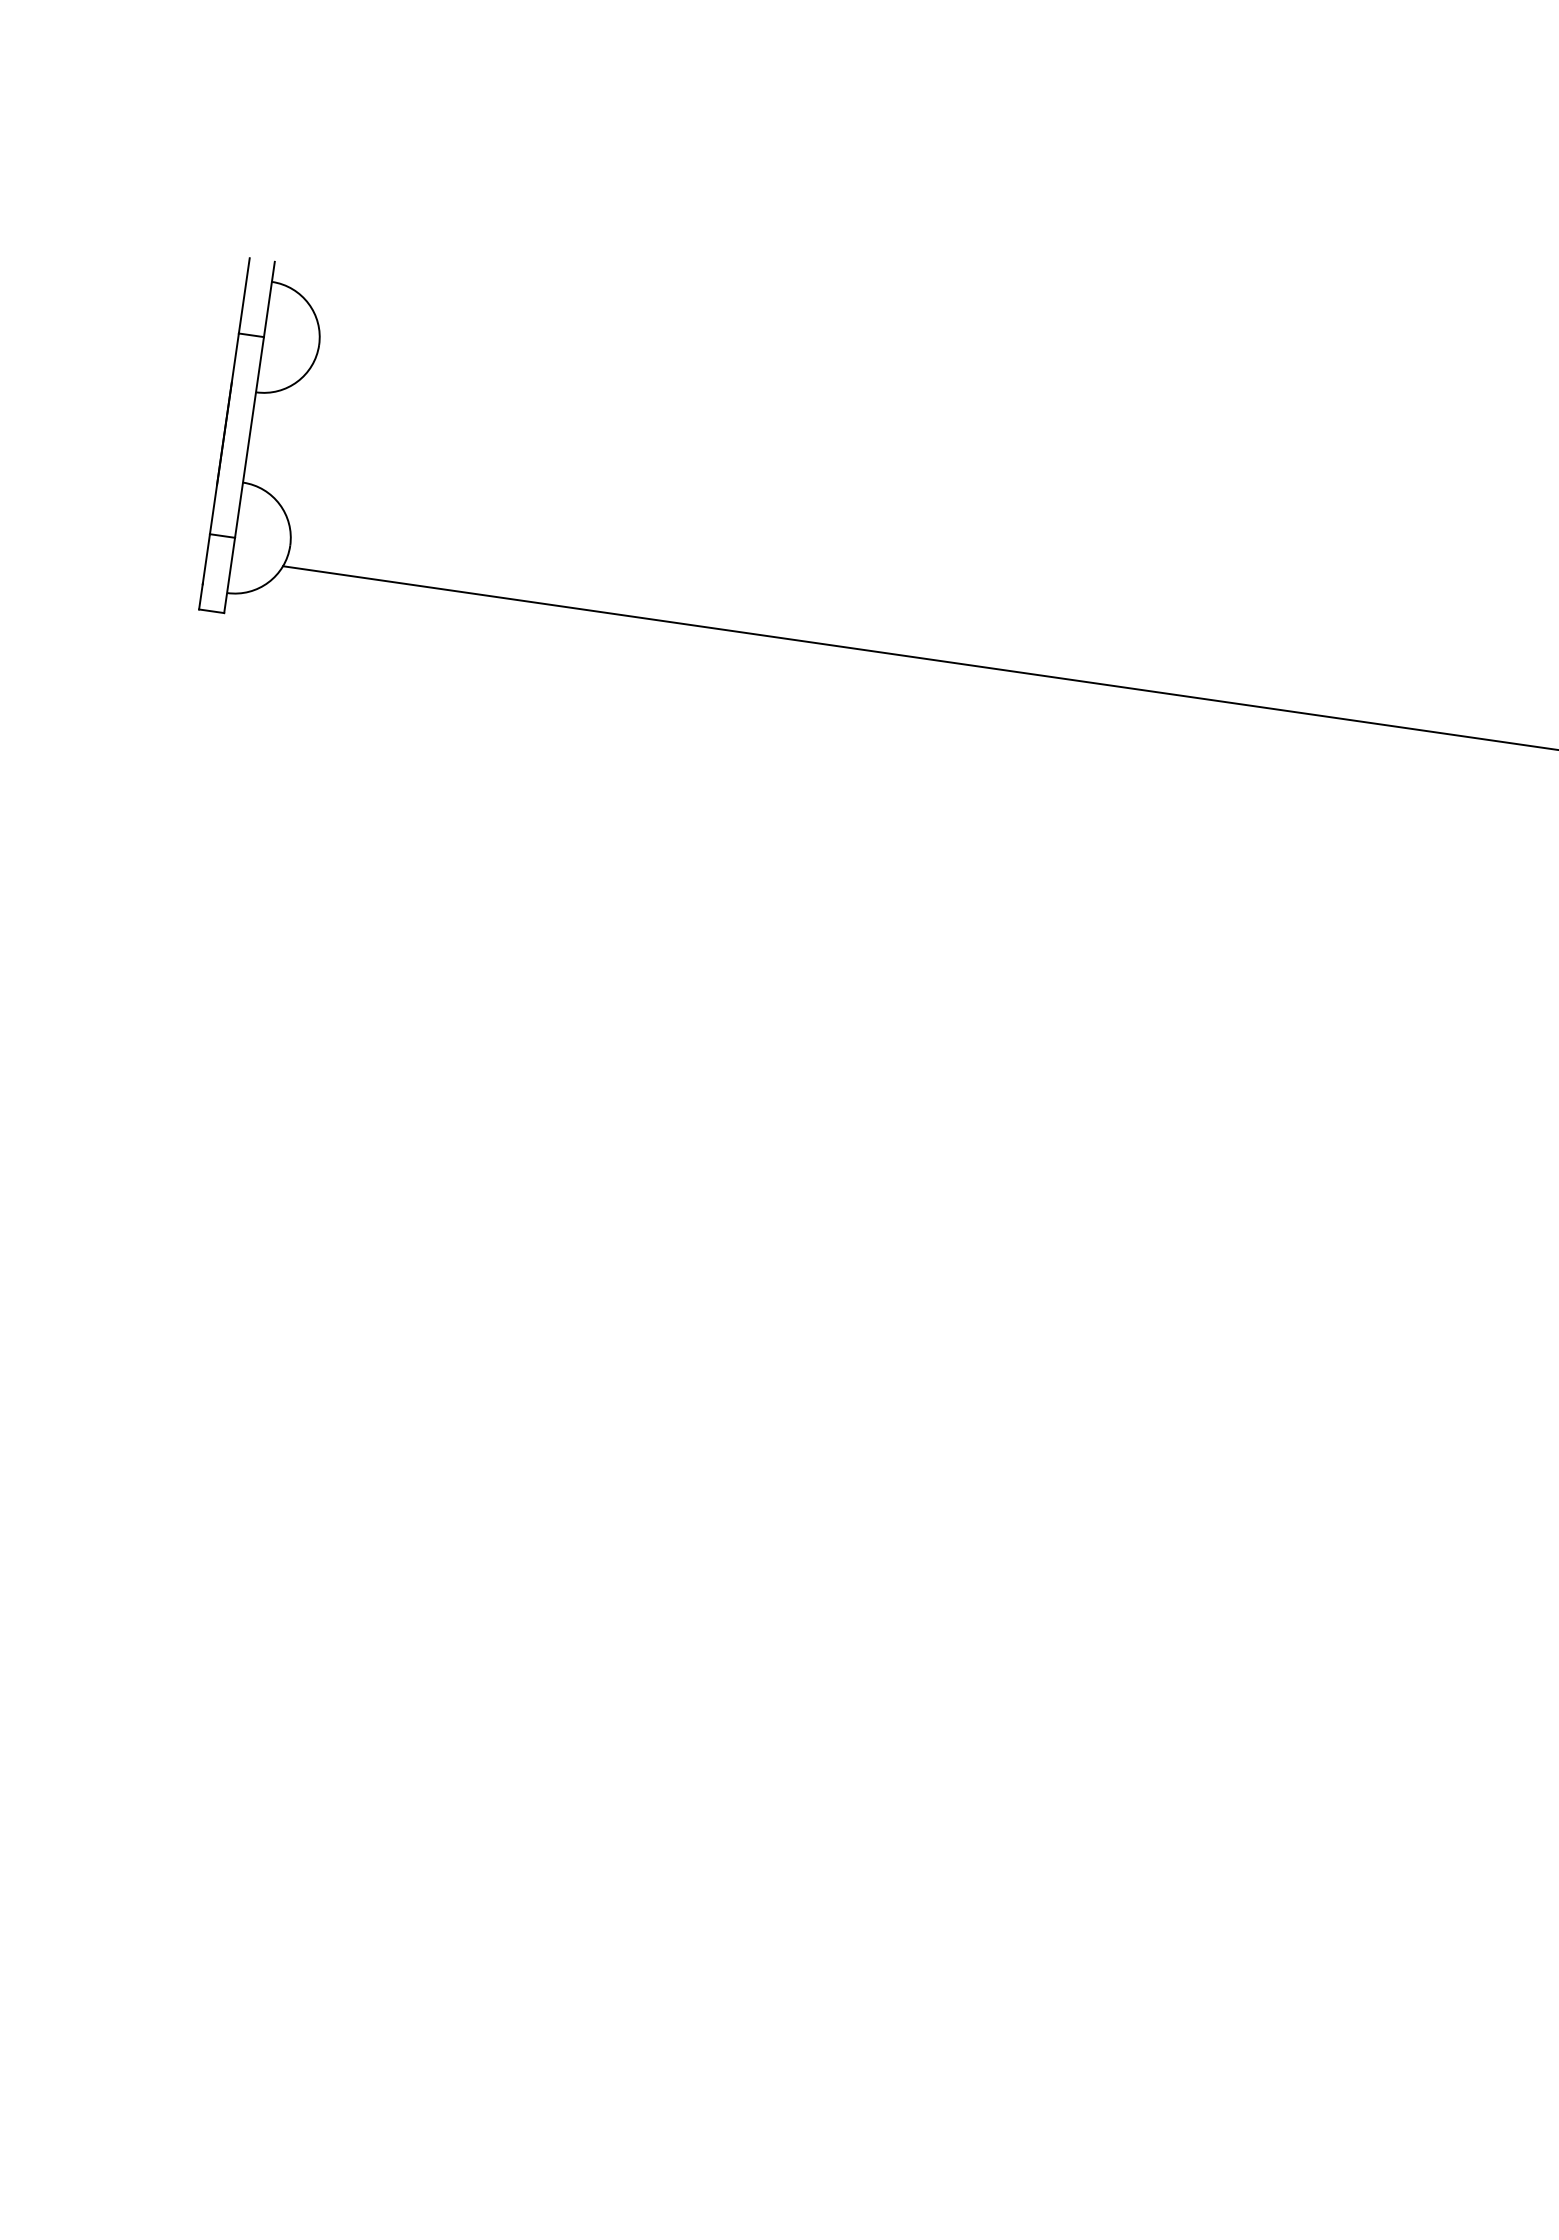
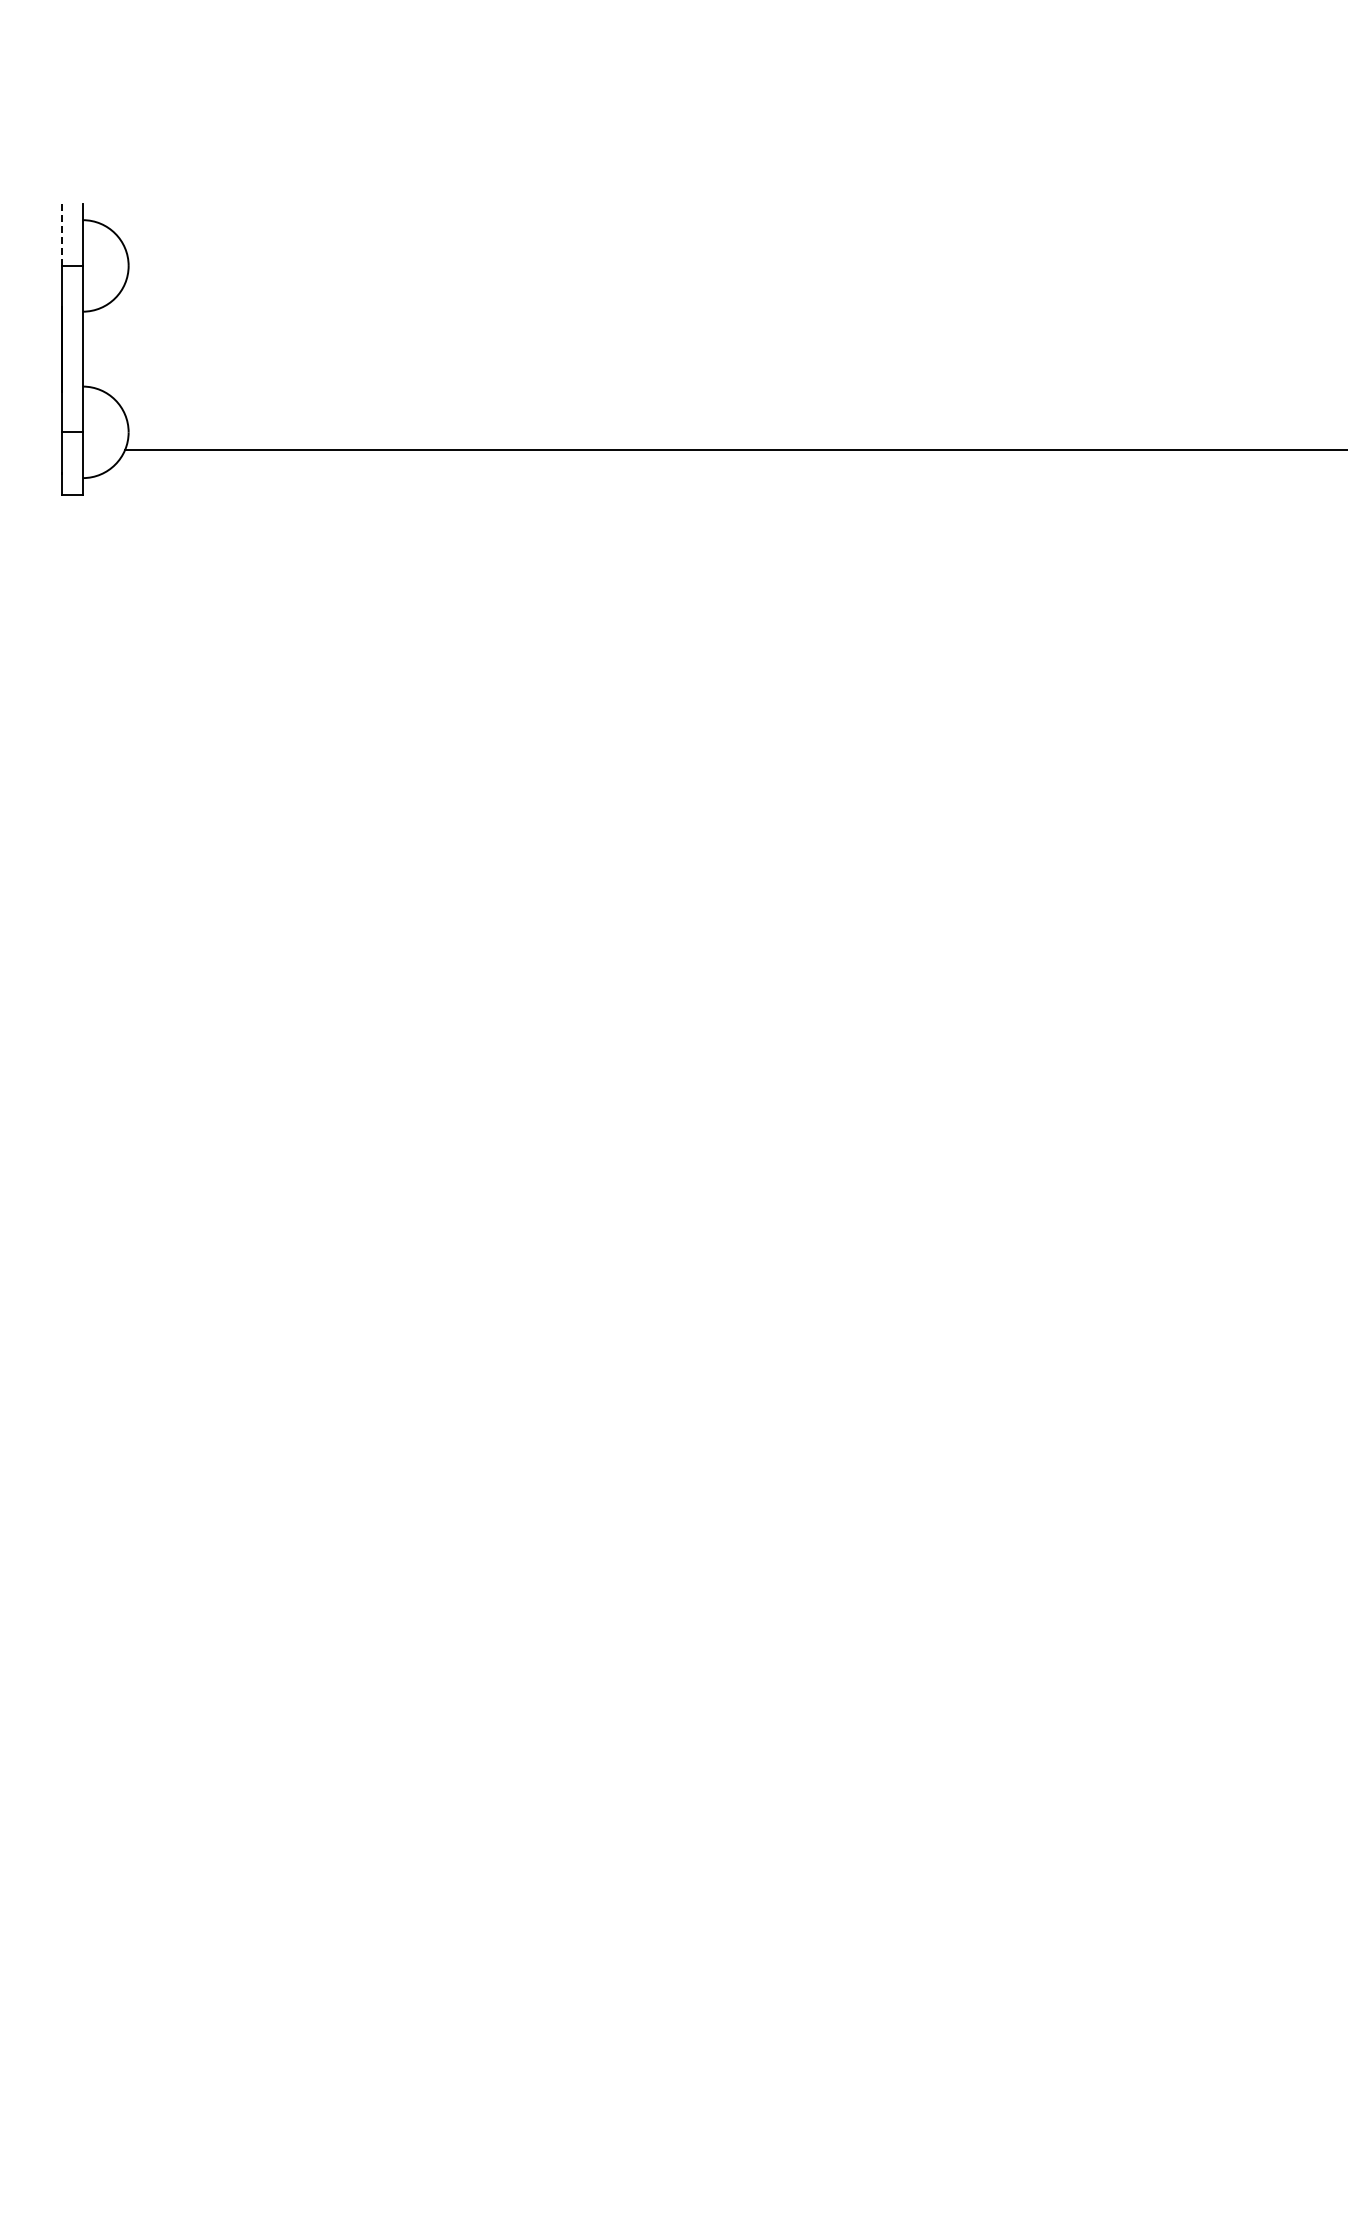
line: (244, 296) -> (62, 235), solid -> dashed

